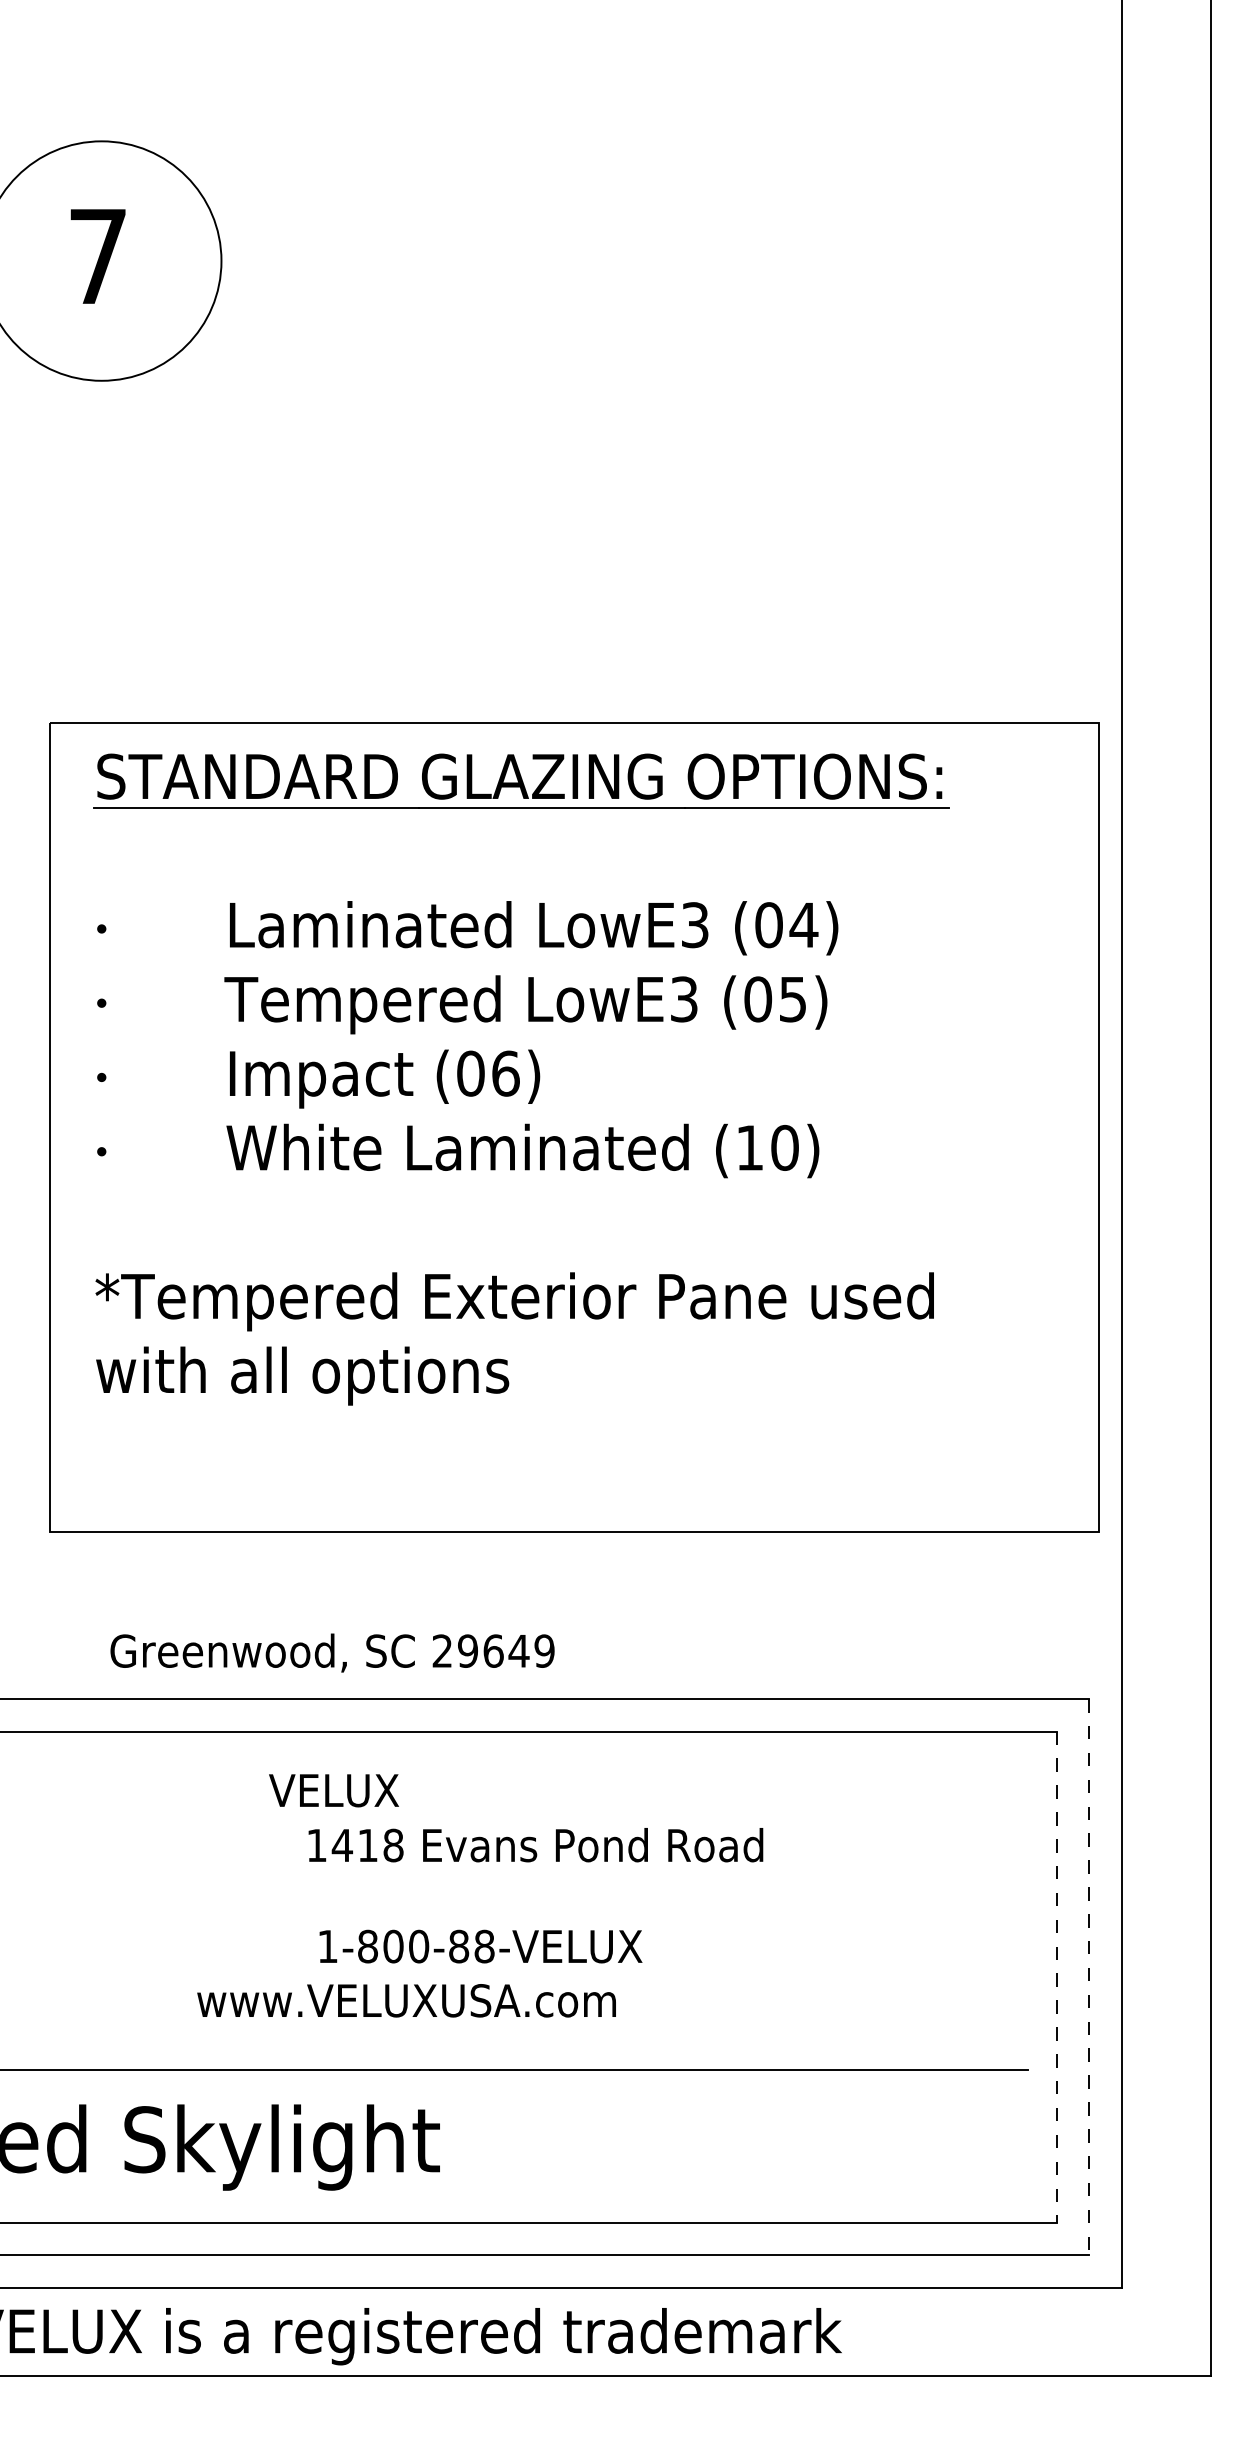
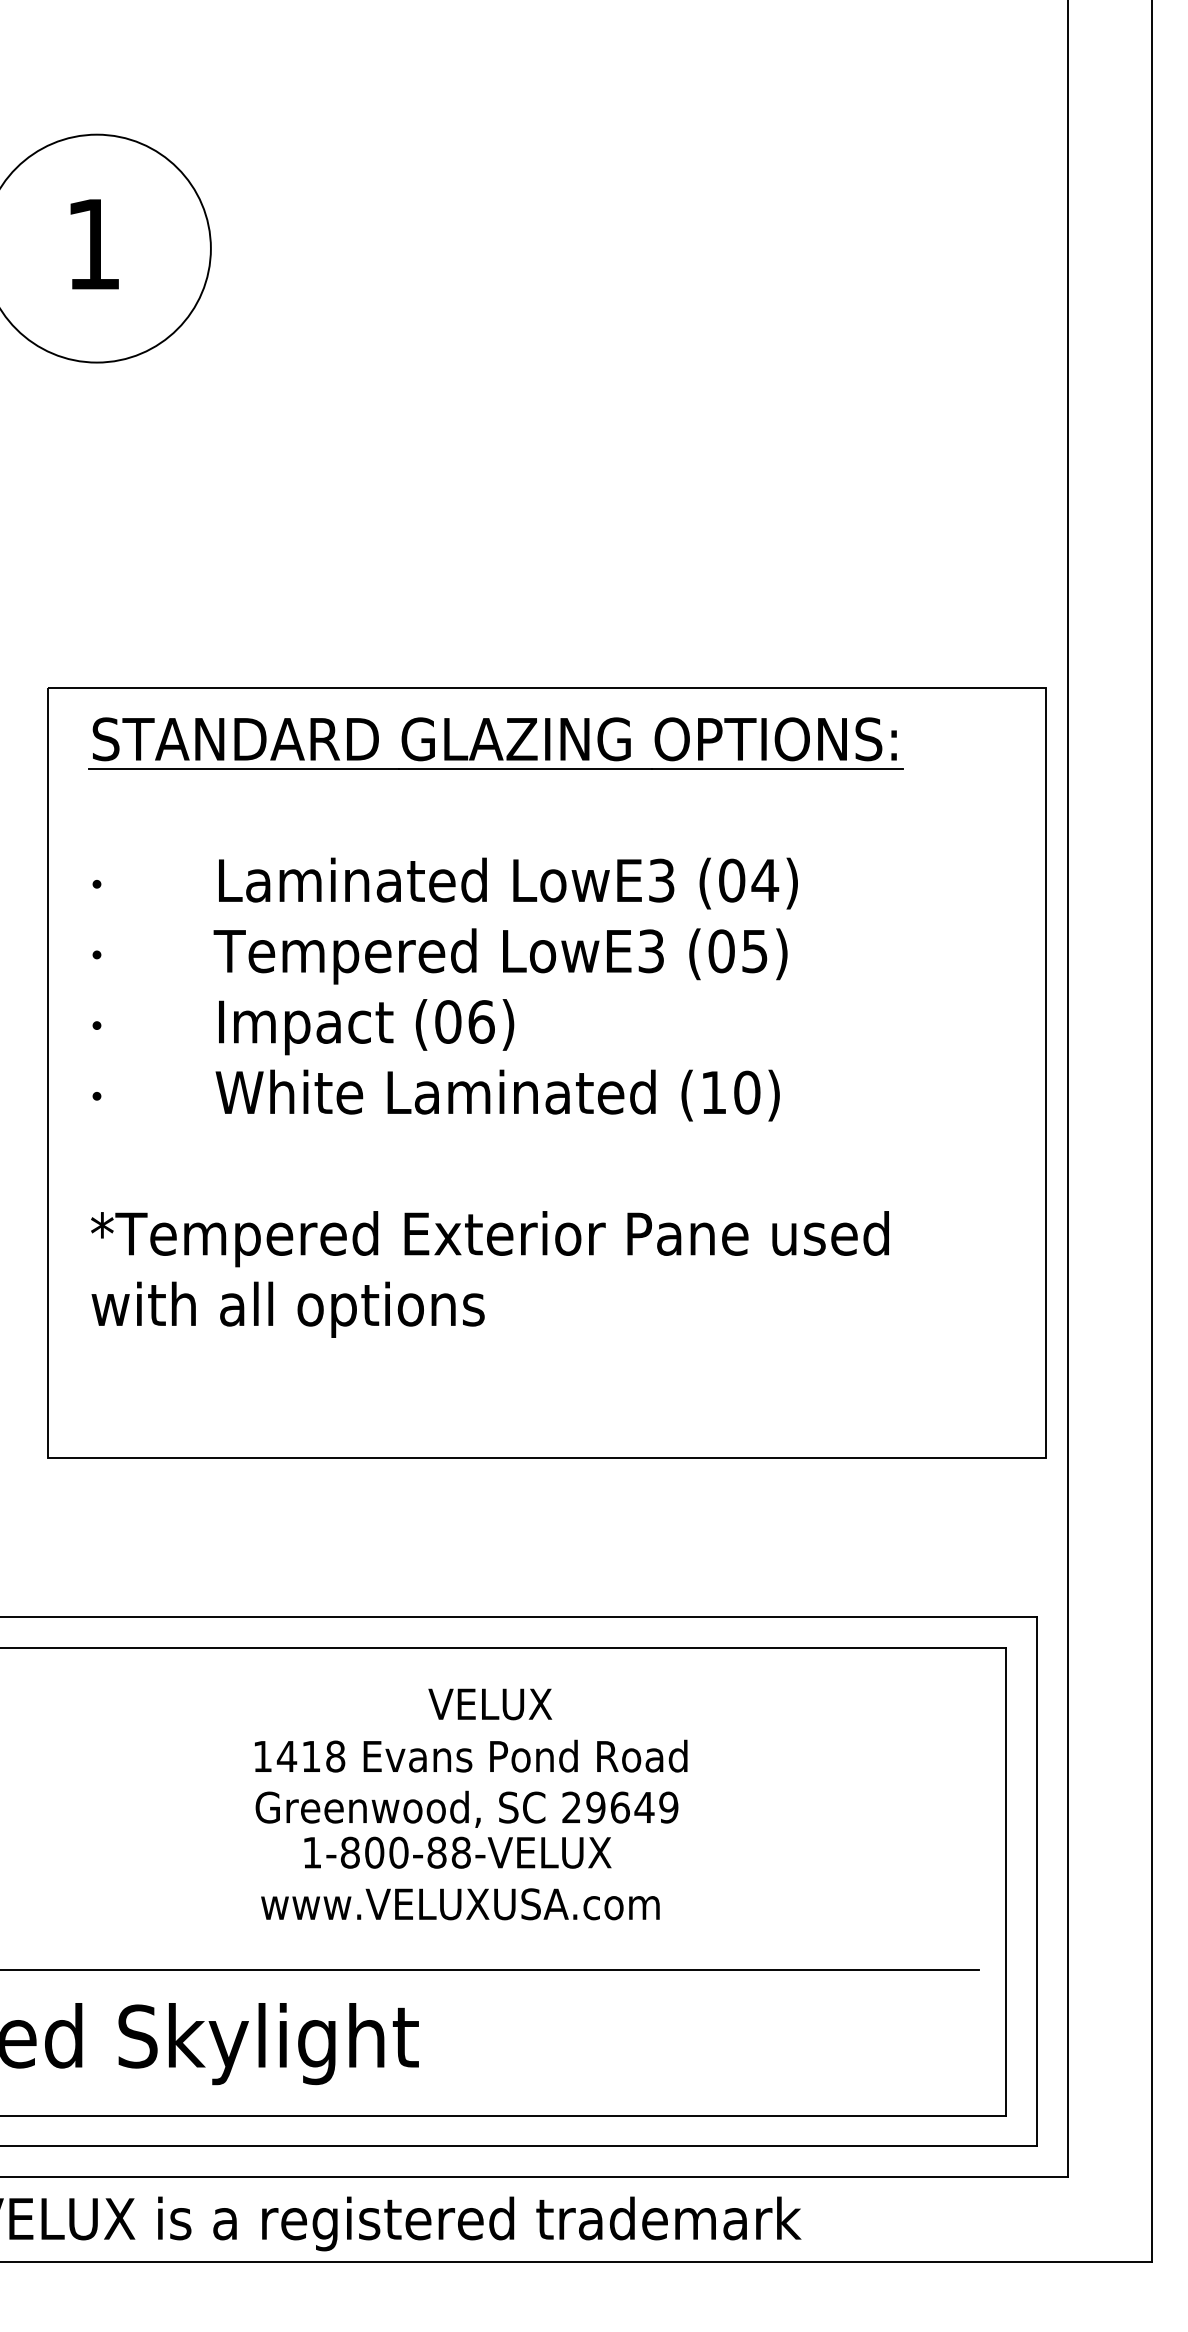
text: (97, 256) -> (92, 244), 7 -> 1
text: (332, 1652) -> (466, 1808), moved
text: (333, 1790) -> (489, 1704), moved
text: (535, 1845) -> (470, 1756), moved
line: (1057, 1977) -> (1006, 1882), dashed -> solid
line: (1089, 1977) -> (1037, 1882), dashed -> solid
text: (406, 2000) -> (460, 1904), moved

